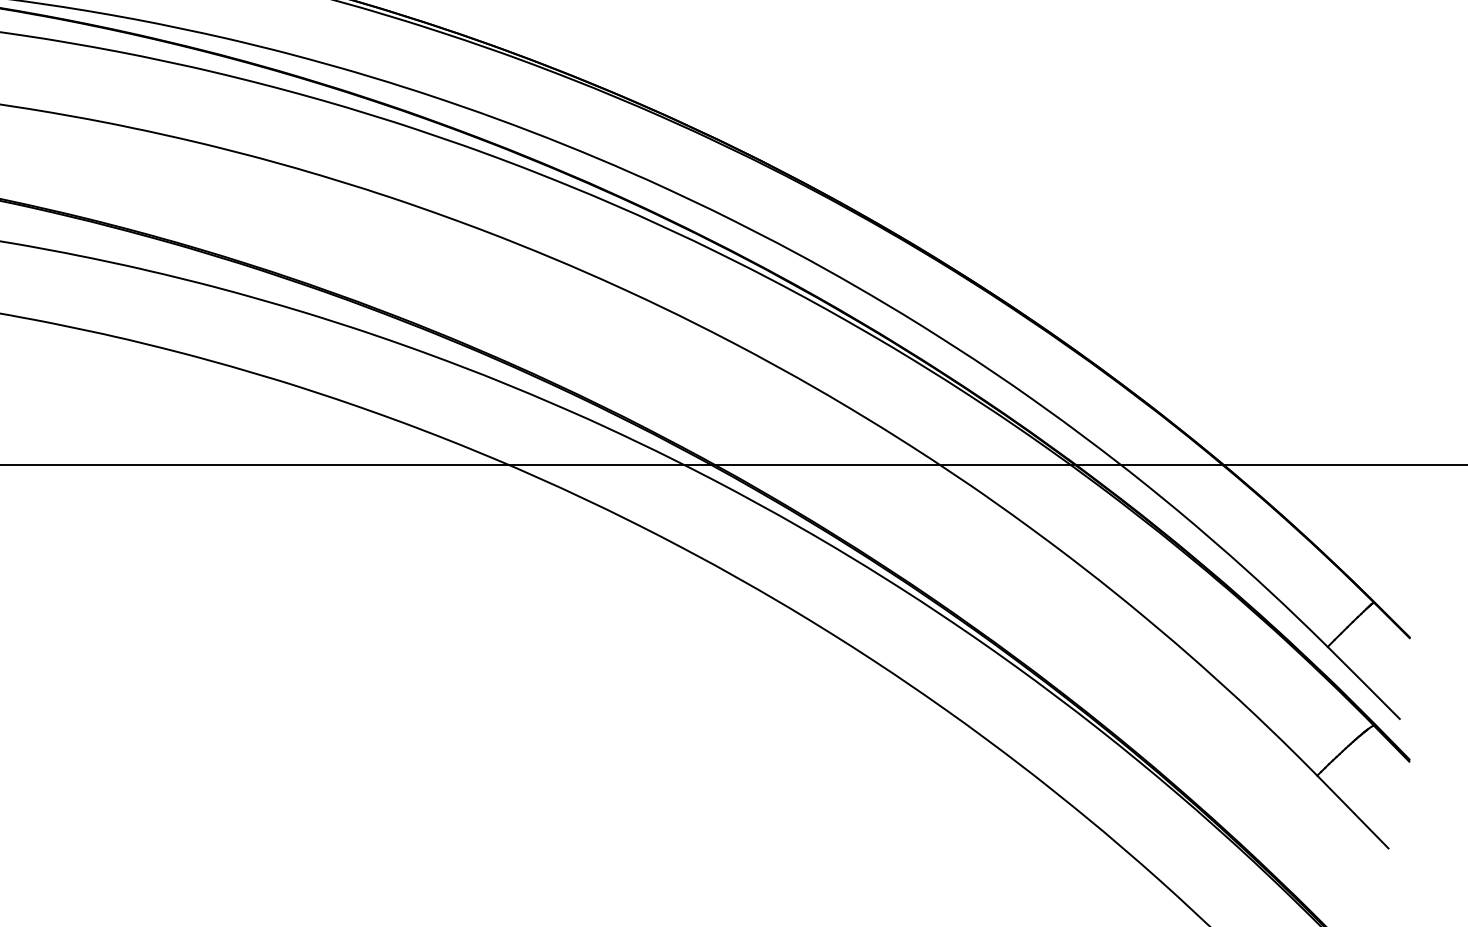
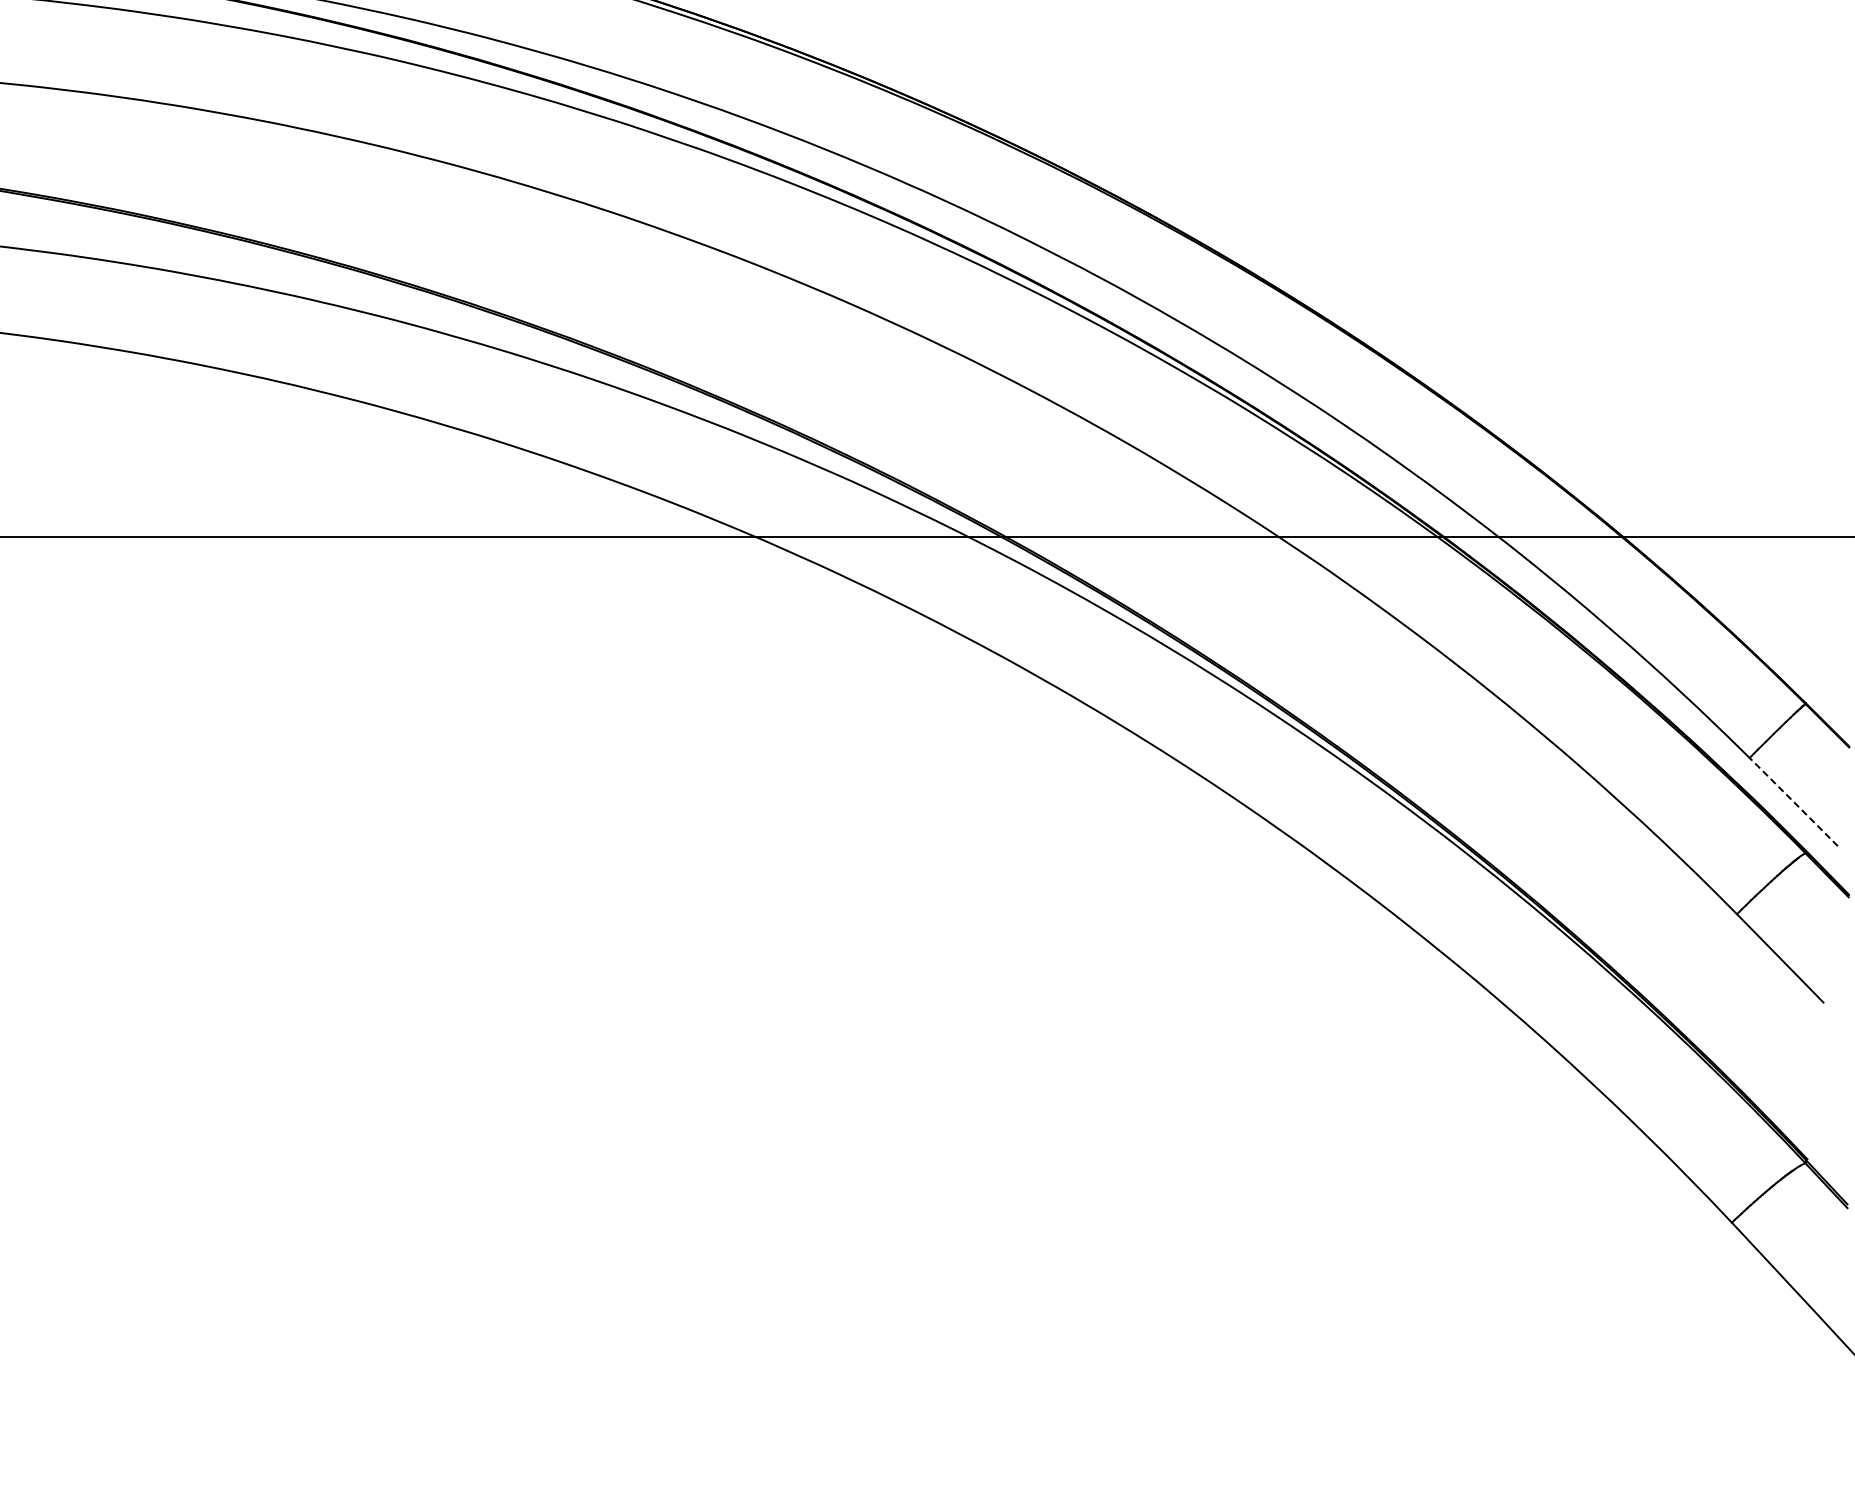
line: (1363, 683) -> (1793, 802), solid -> dashed

